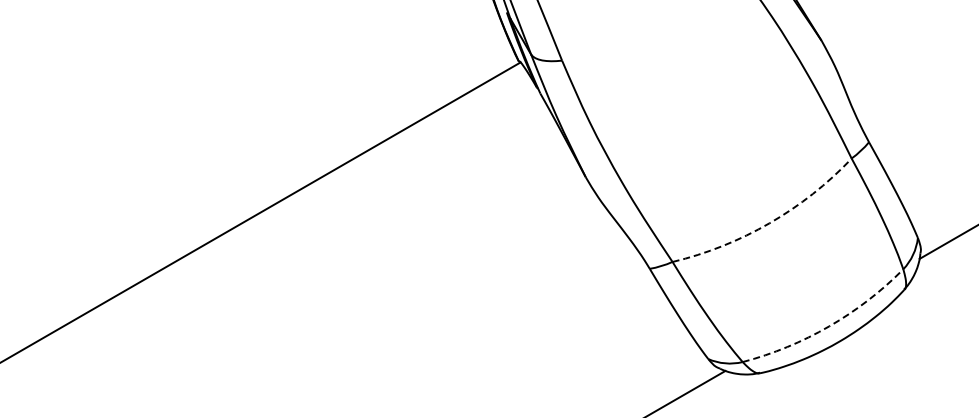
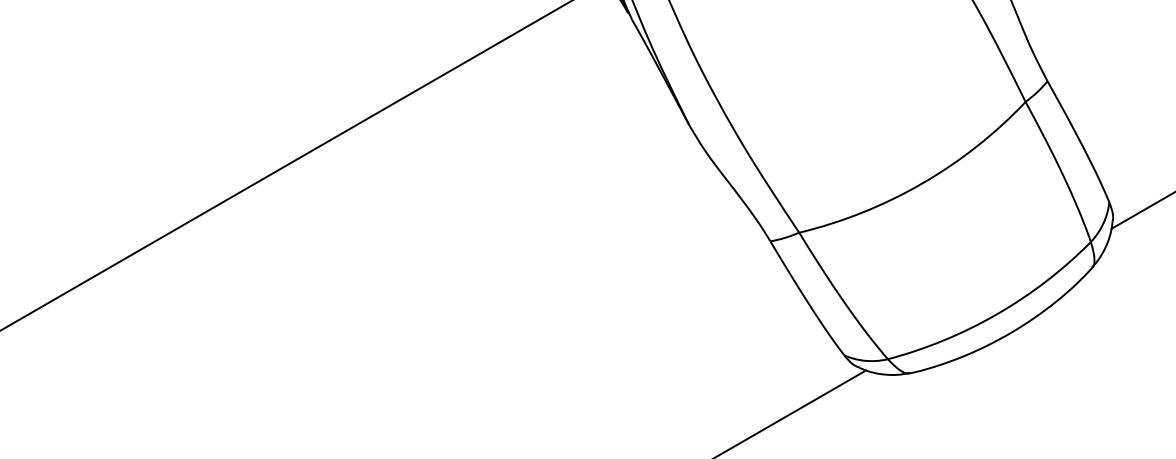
arc: (769, 223) -> (921, 184), dashed -> solid
arc: (829, 326) -> (997, 314), dashed -> solid

